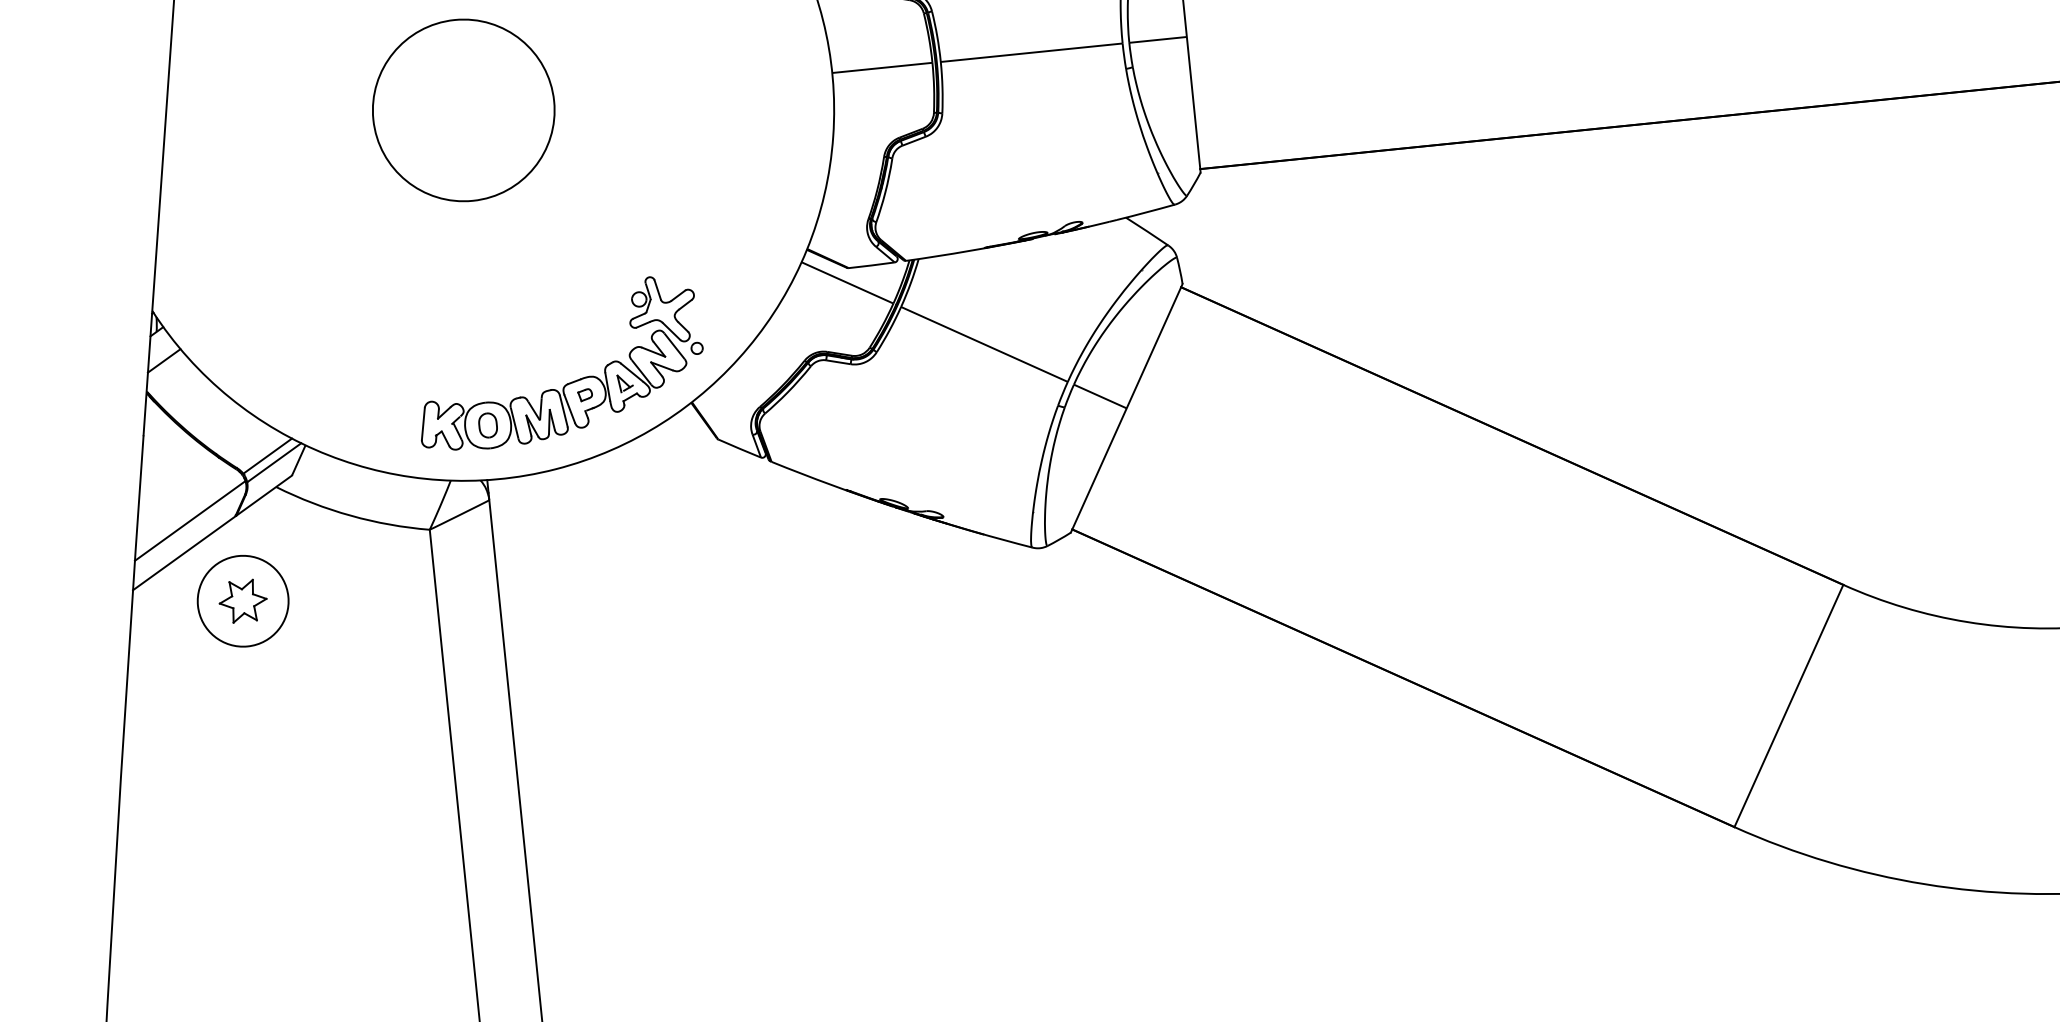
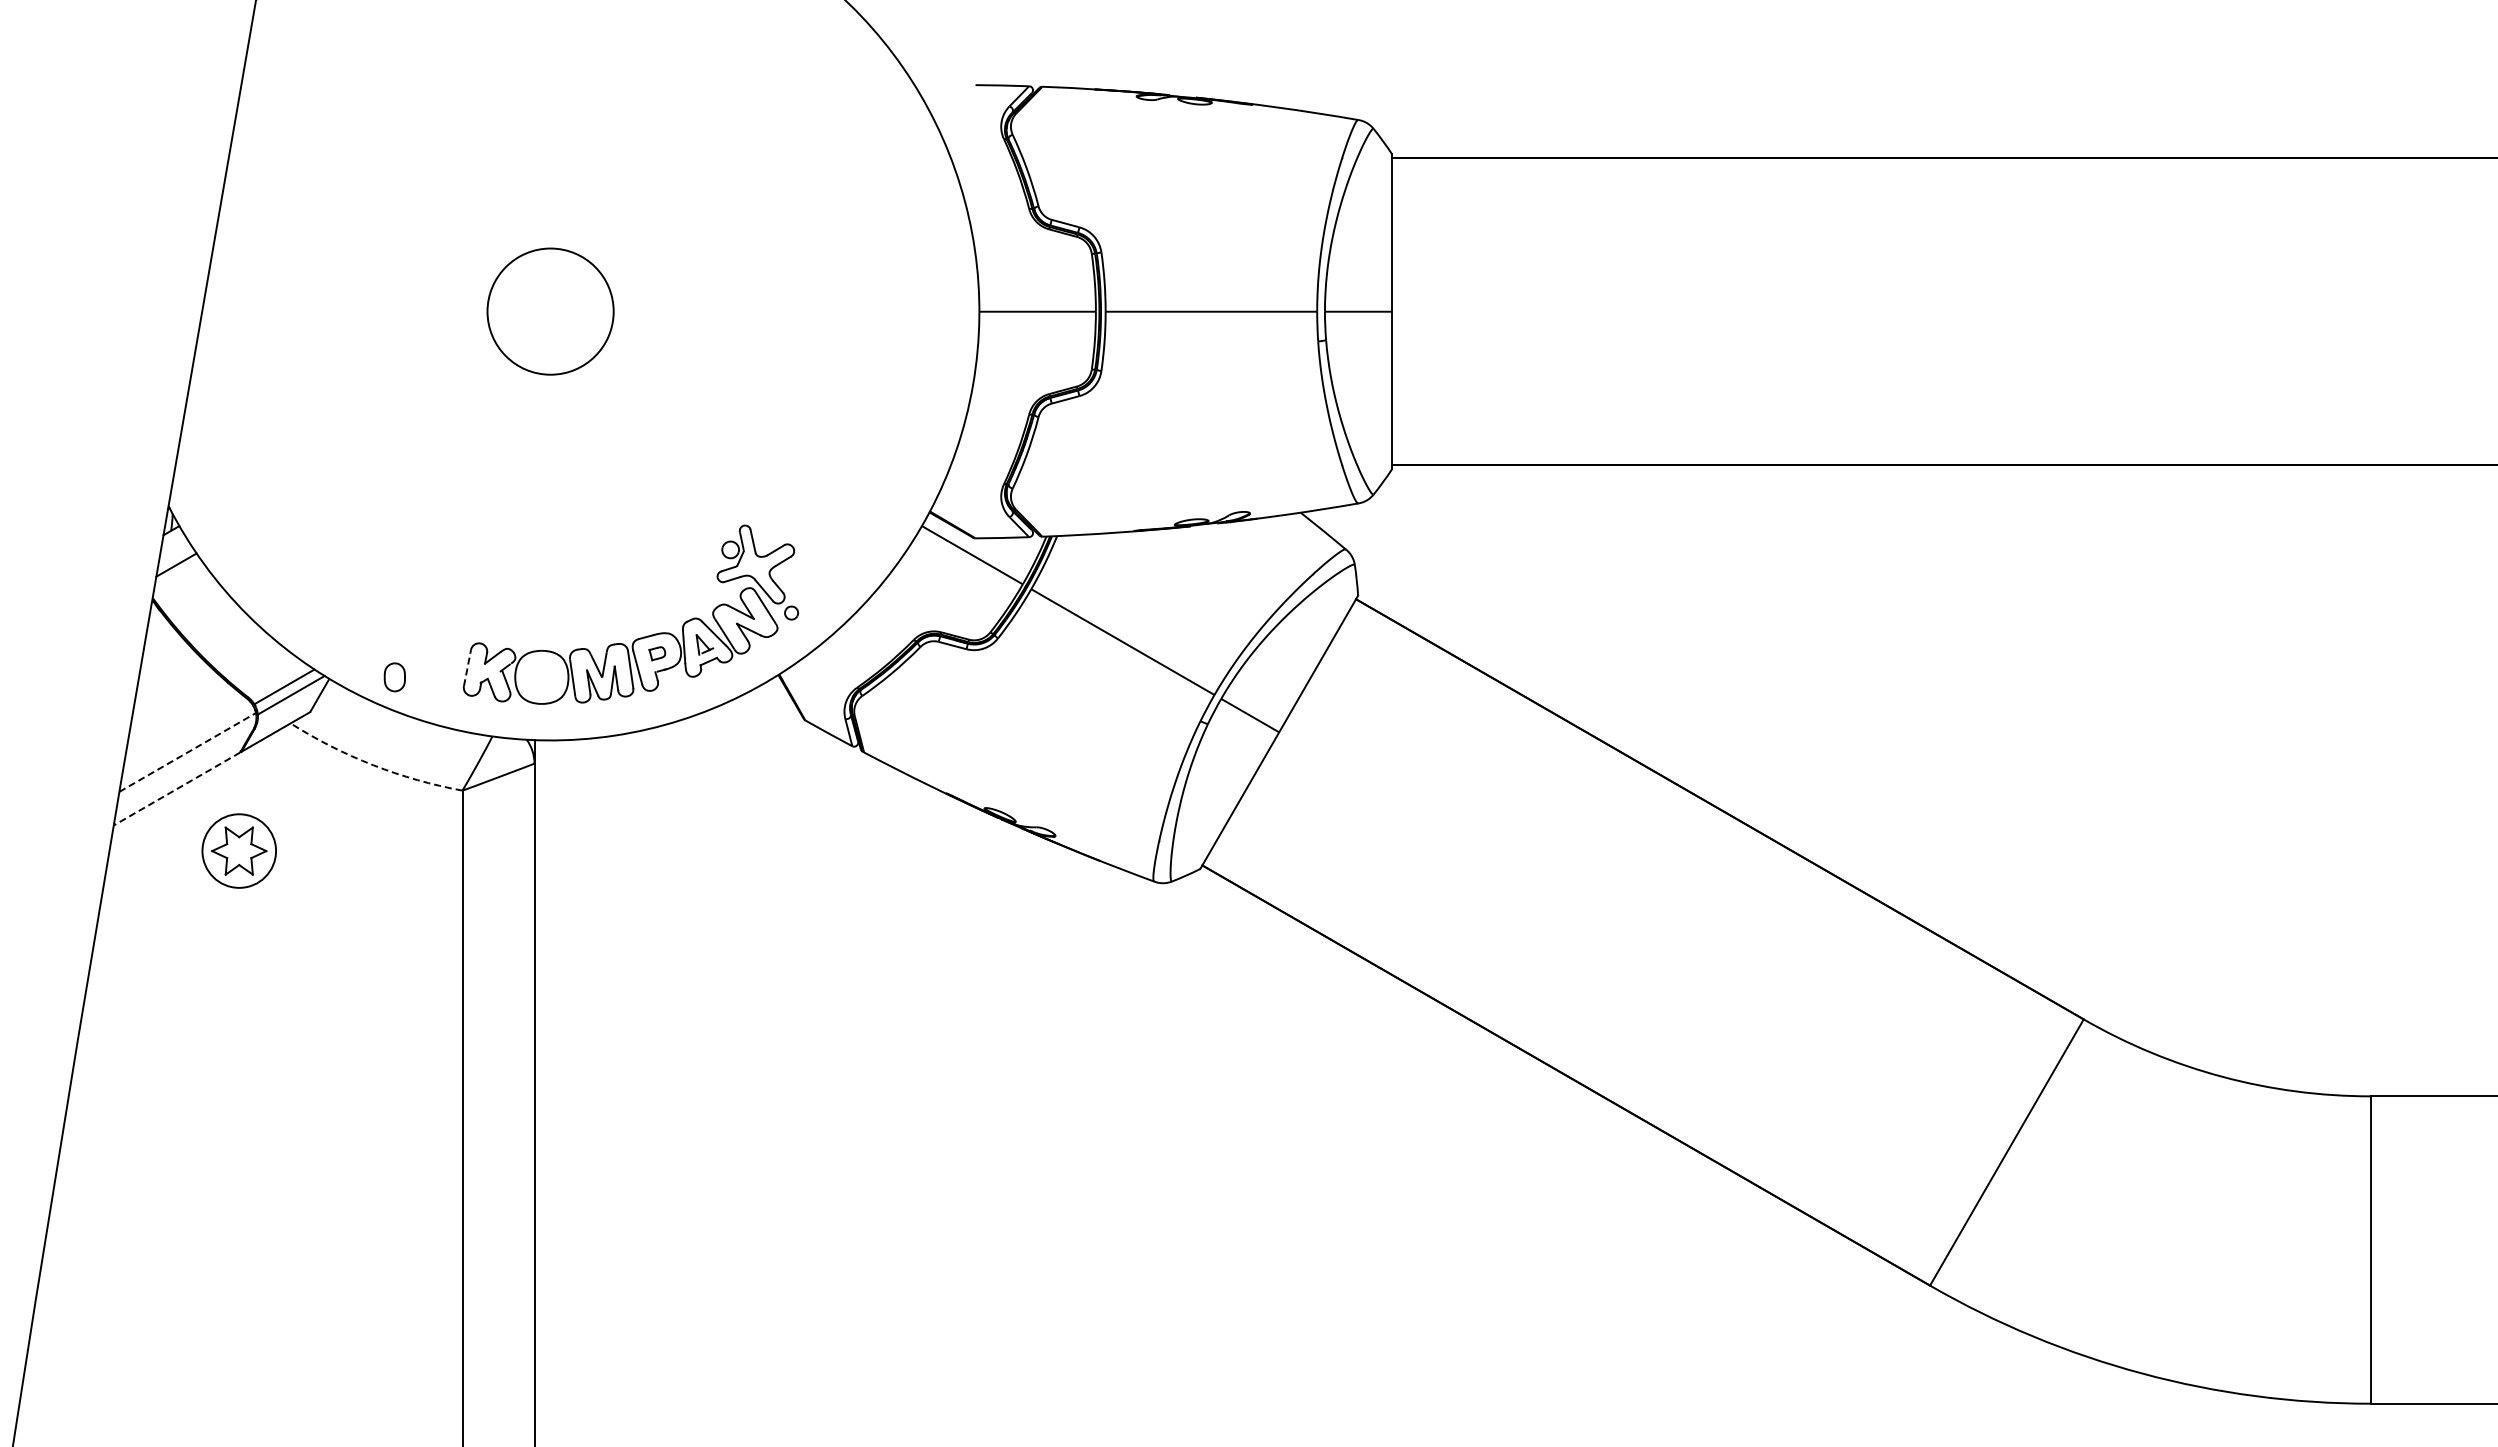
circle: (463, 110) -> (550, 311), size x0.6
line: (423, 423) -> (467, 667), solid -> dashed
part: (487, 425) -> (394, 677), moved
arc: (351, 515) -> (373, 765), solid -> dashed
line: (190, 521) -> (187, 752), solid -> dashed
line: (183, 553) -> (176, 789), solid -> dashed
circle: (242, 600) -> (238, 850), size x0.7

